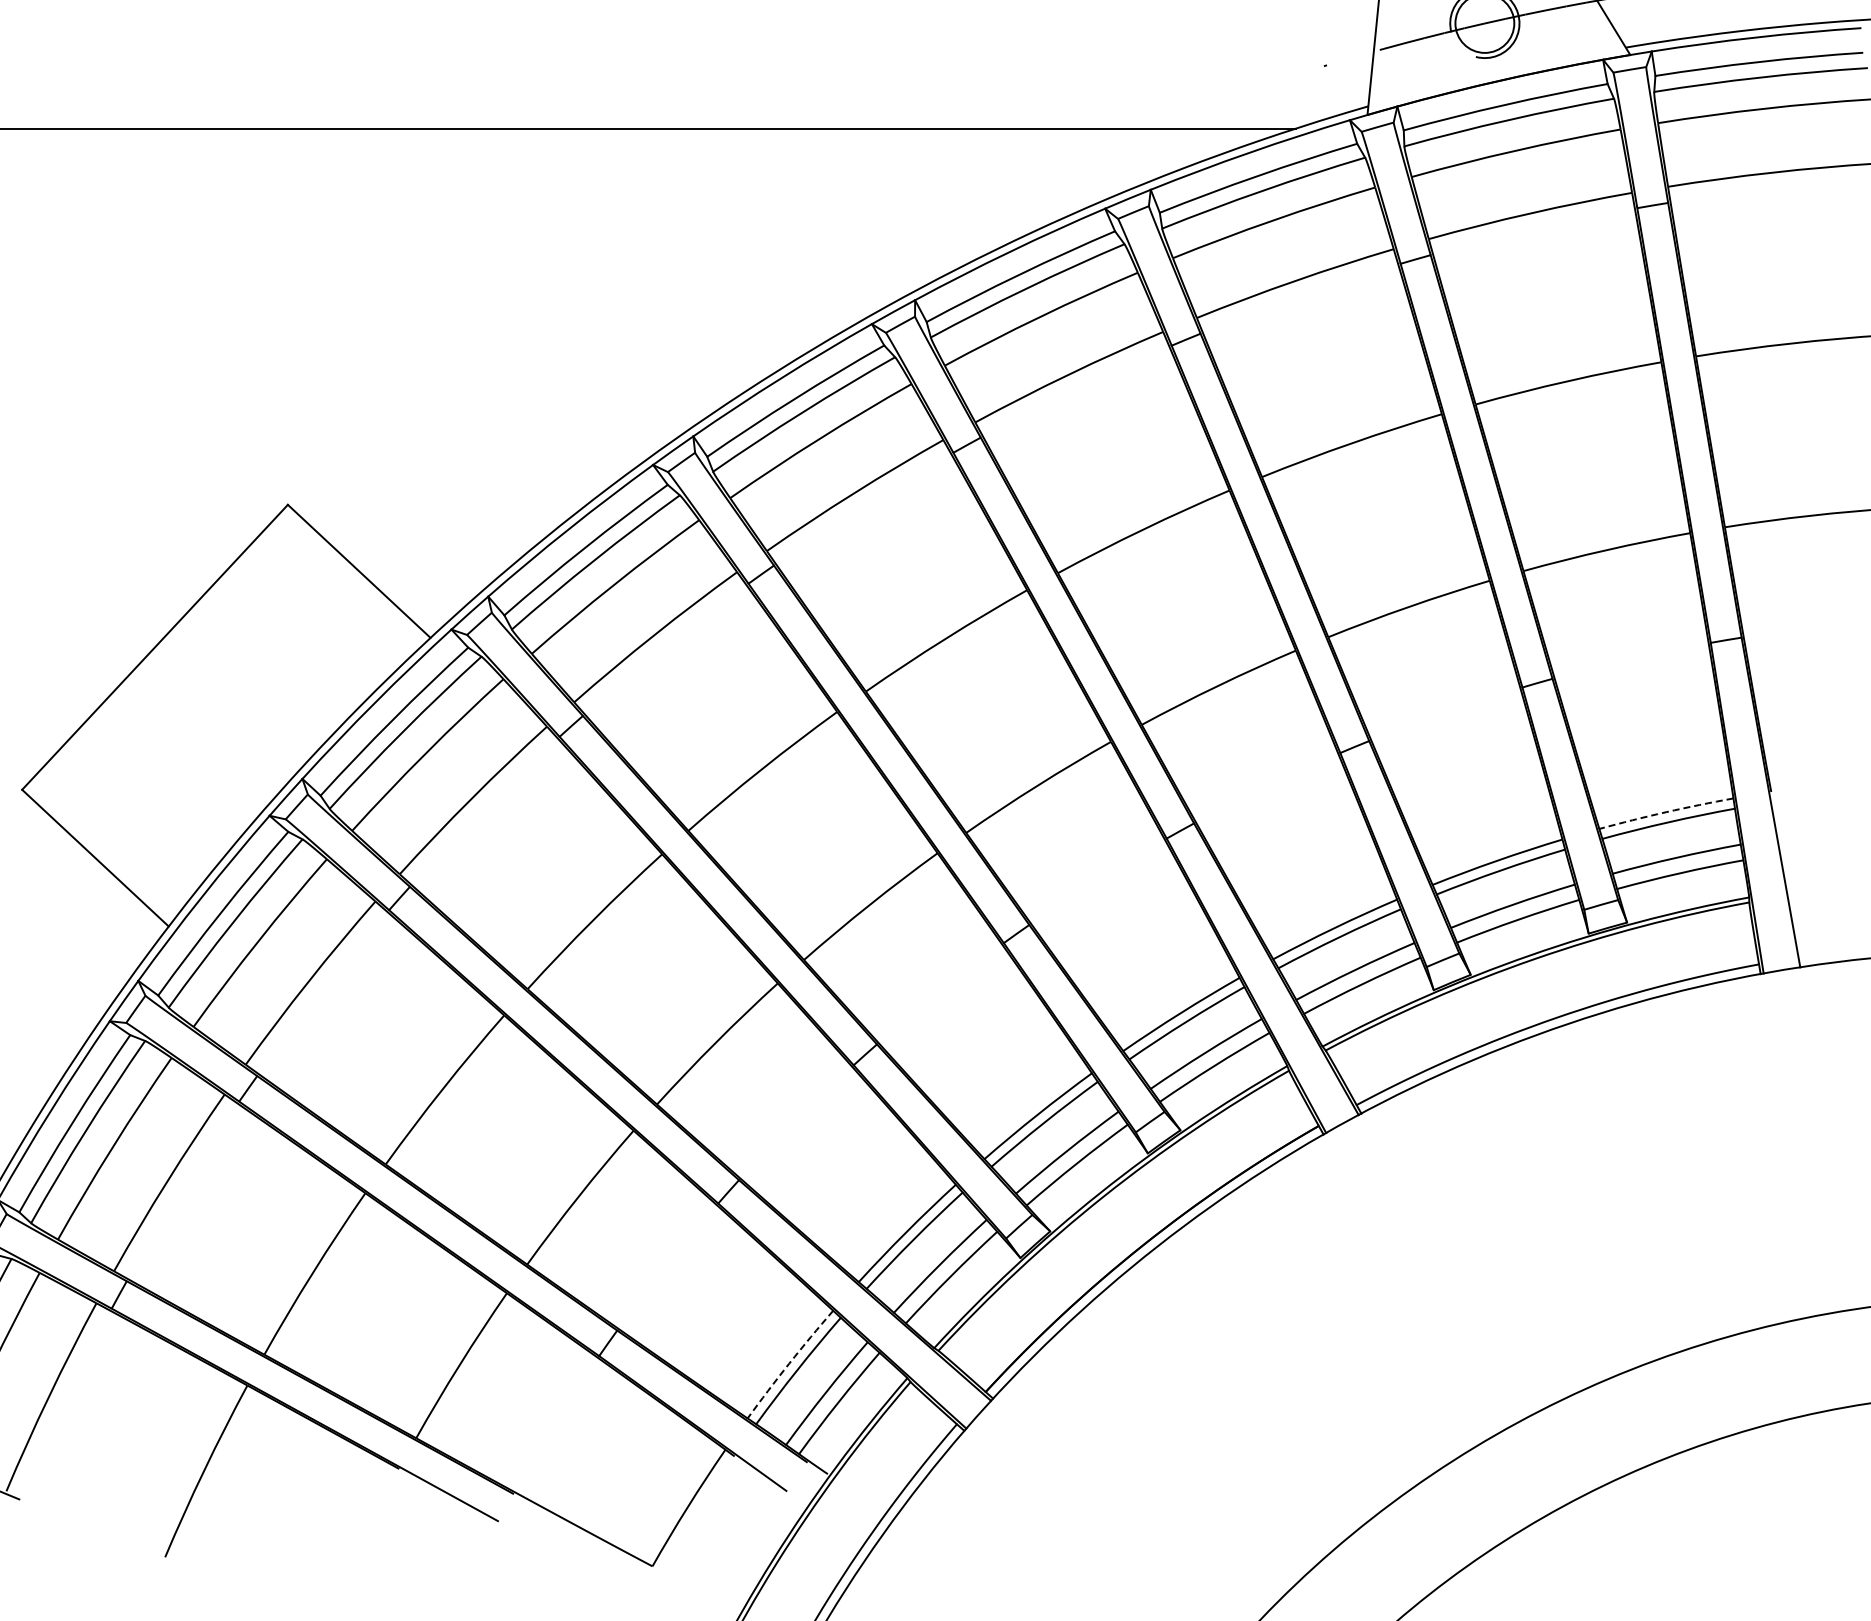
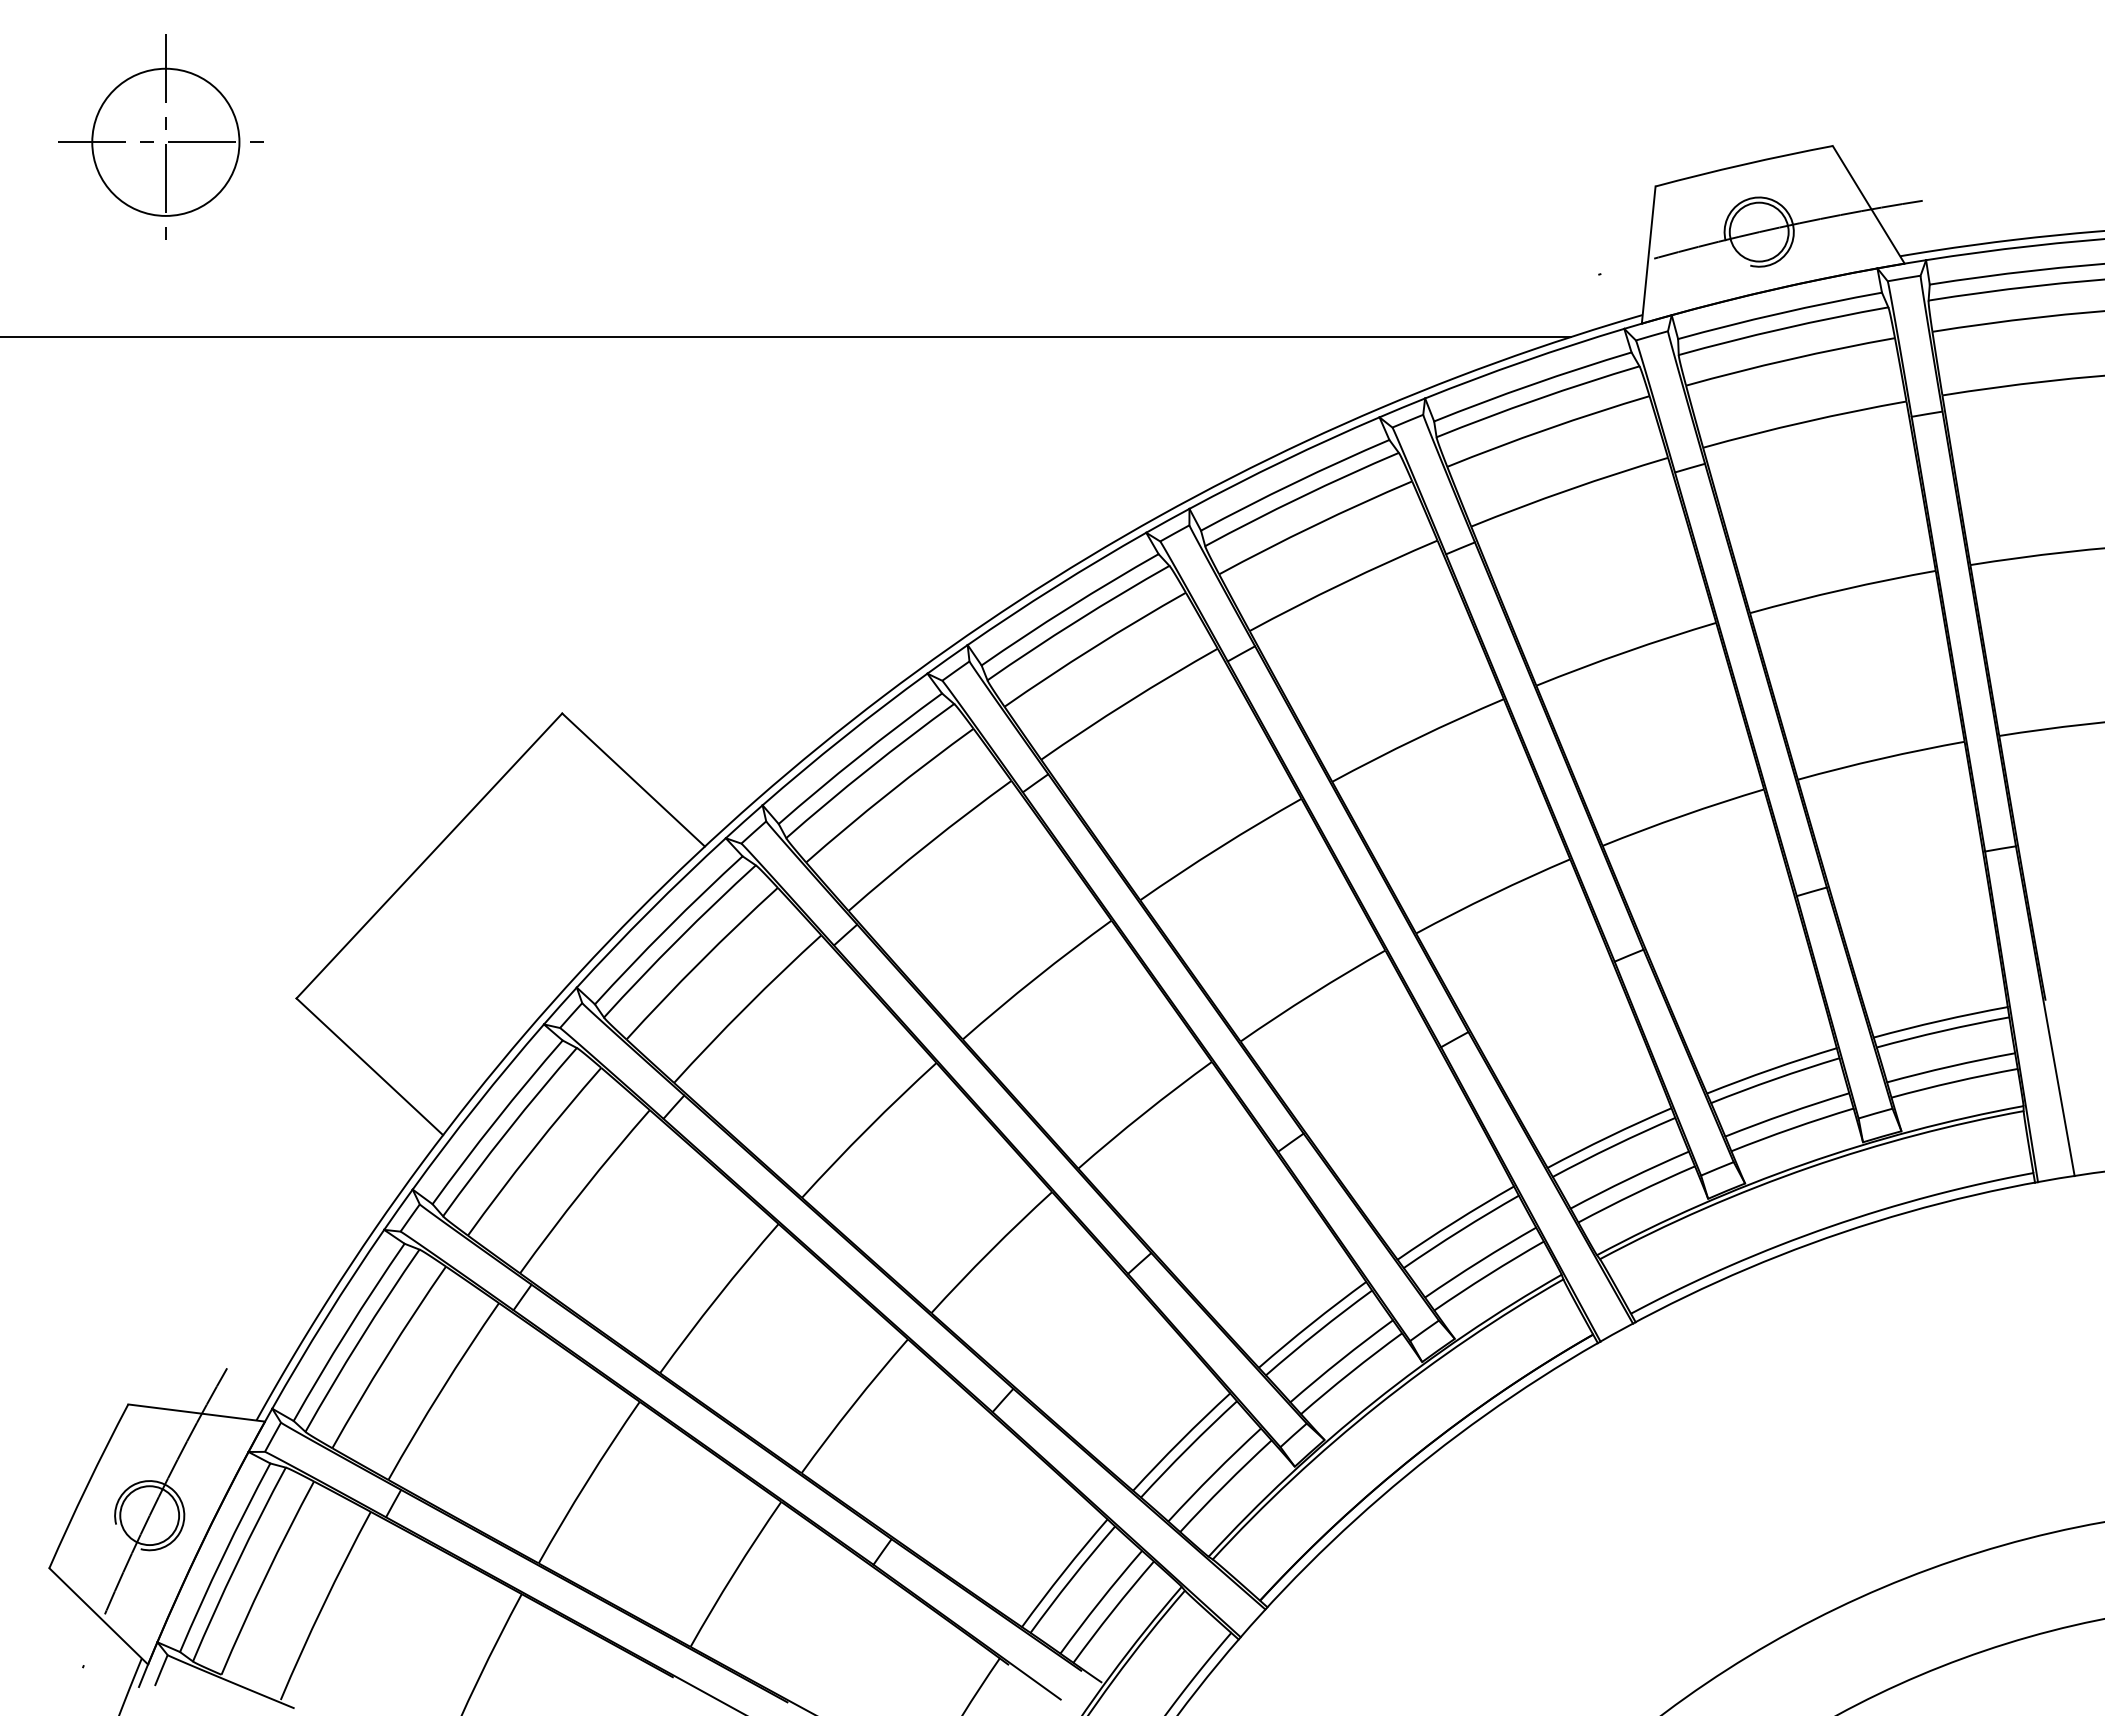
arc: (1666, 811) -> (1940, 1020), dashed -> solid
arc: (789, 1363) -> (1063, 1572), dashed -> solid

